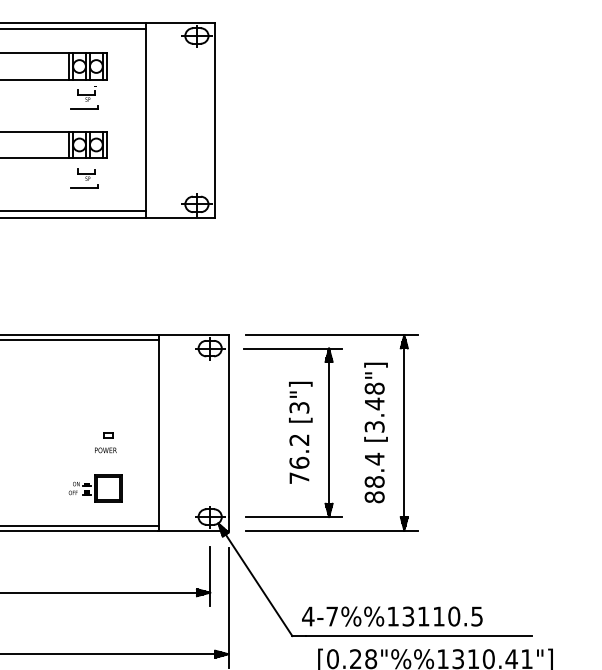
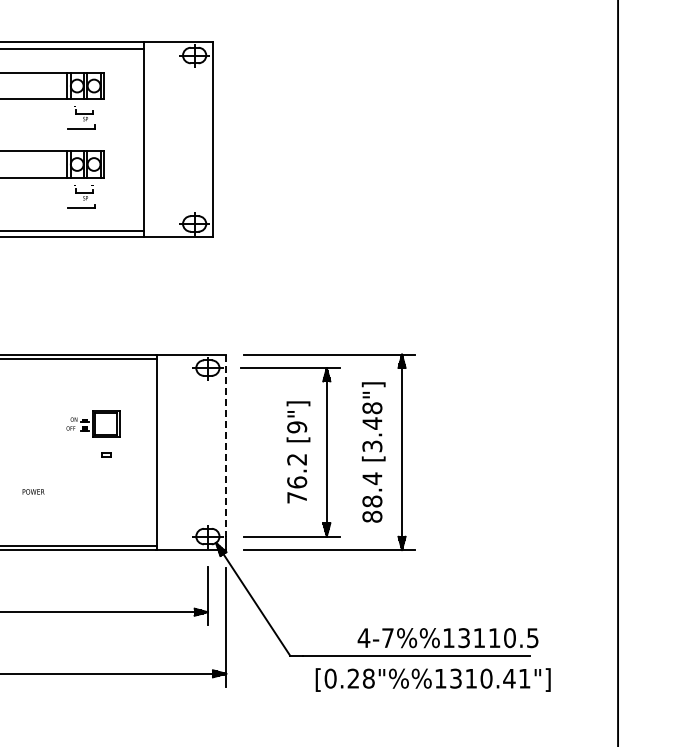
text: (298, 407) -> (296, 427), [3"] -> [9"]
line: (228, 425) -> (226, 445), solid -> dashed
text: (105, 449) -> (33, 491), moved
part: (95, 487) -> (93, 423), moved
text: (391, 616) -> (447, 638), moved

